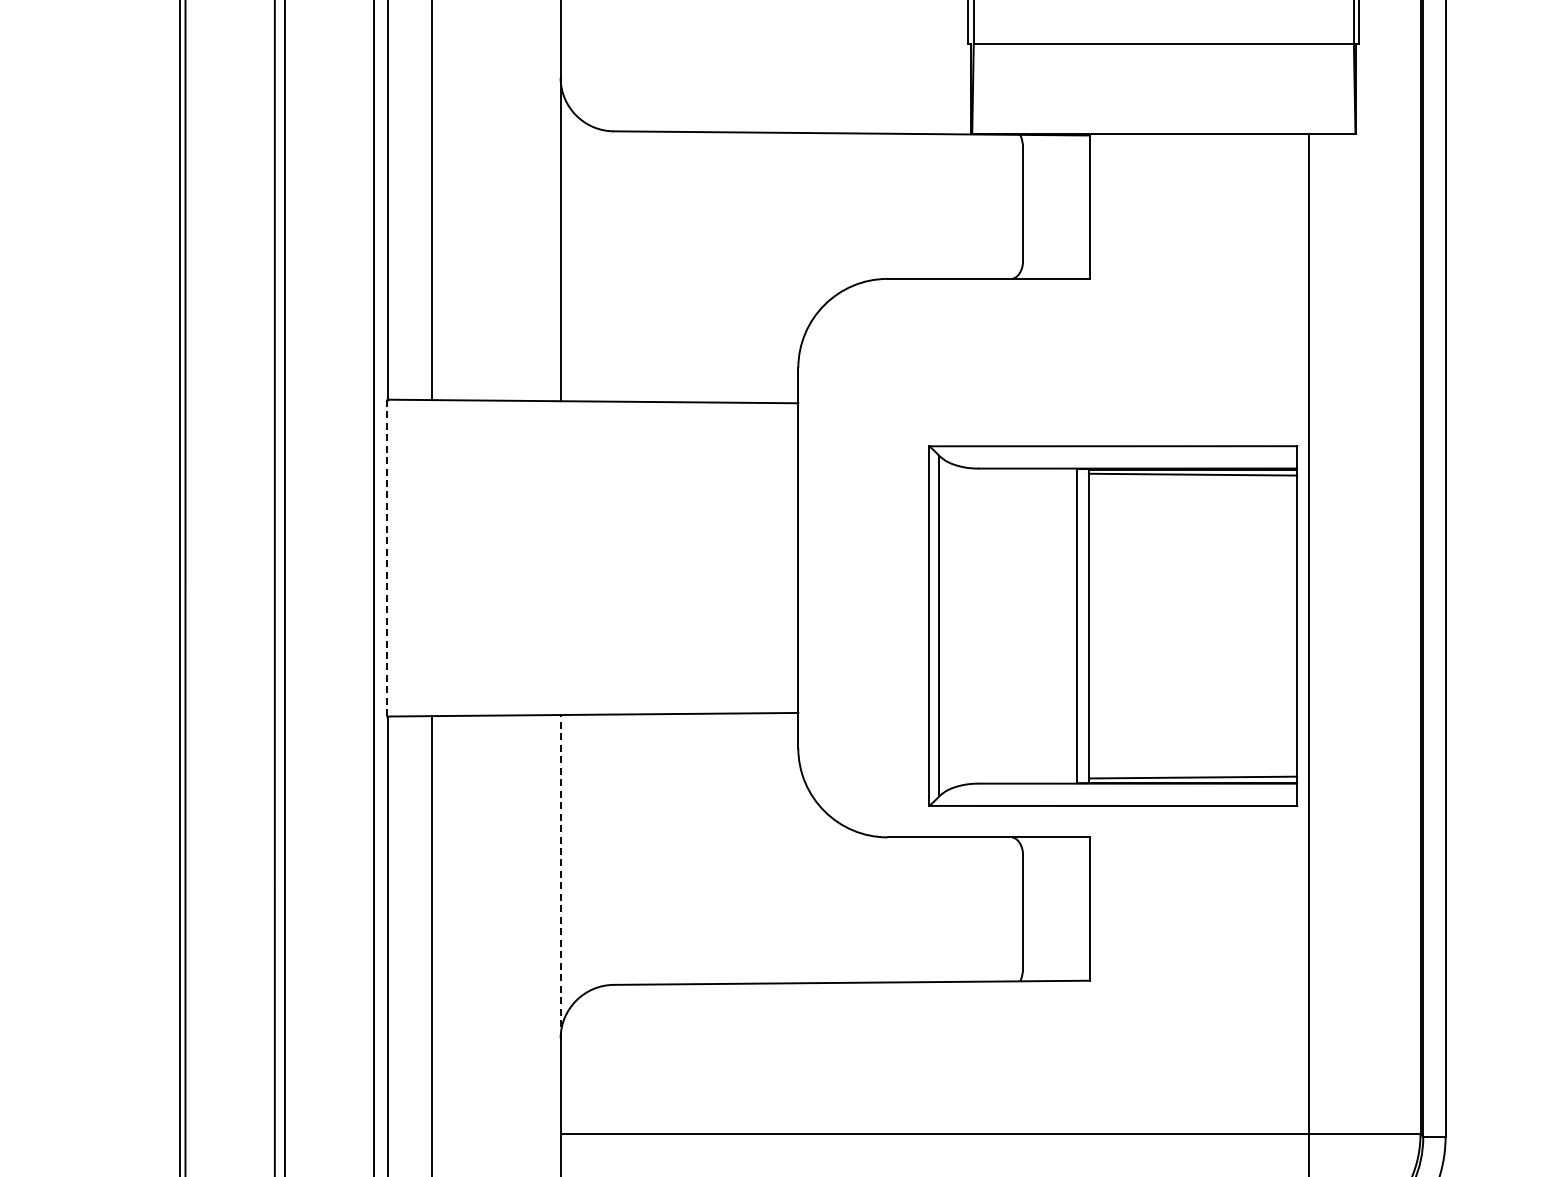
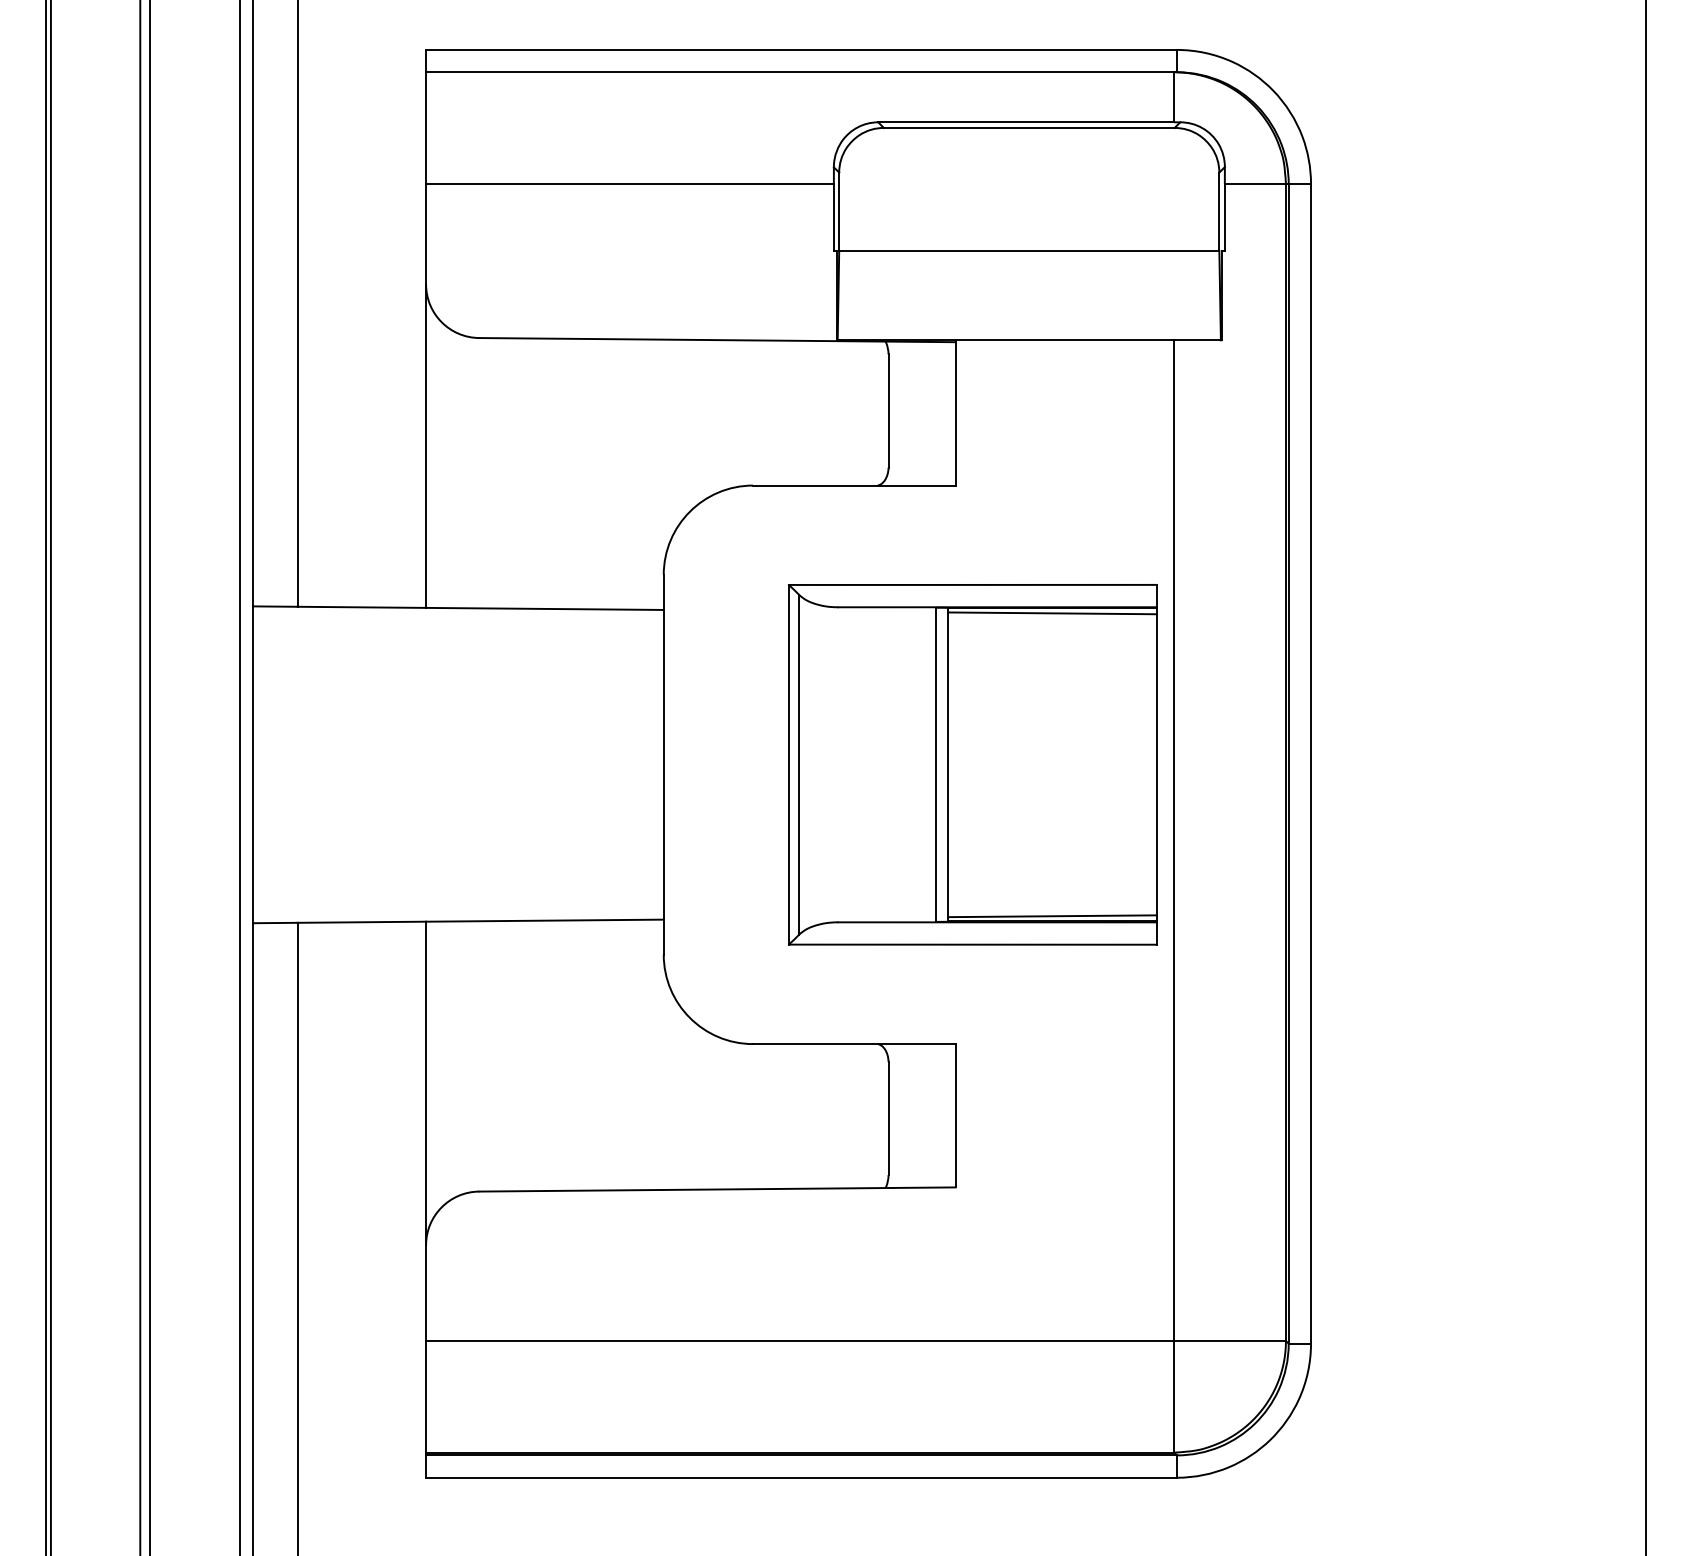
line: (387, 558) -> (252, 765), dashed -> solid
part: (1113, 625) -> (972, 764), moved
line: (561, 876) -> (426, 1083), dashed -> solid

